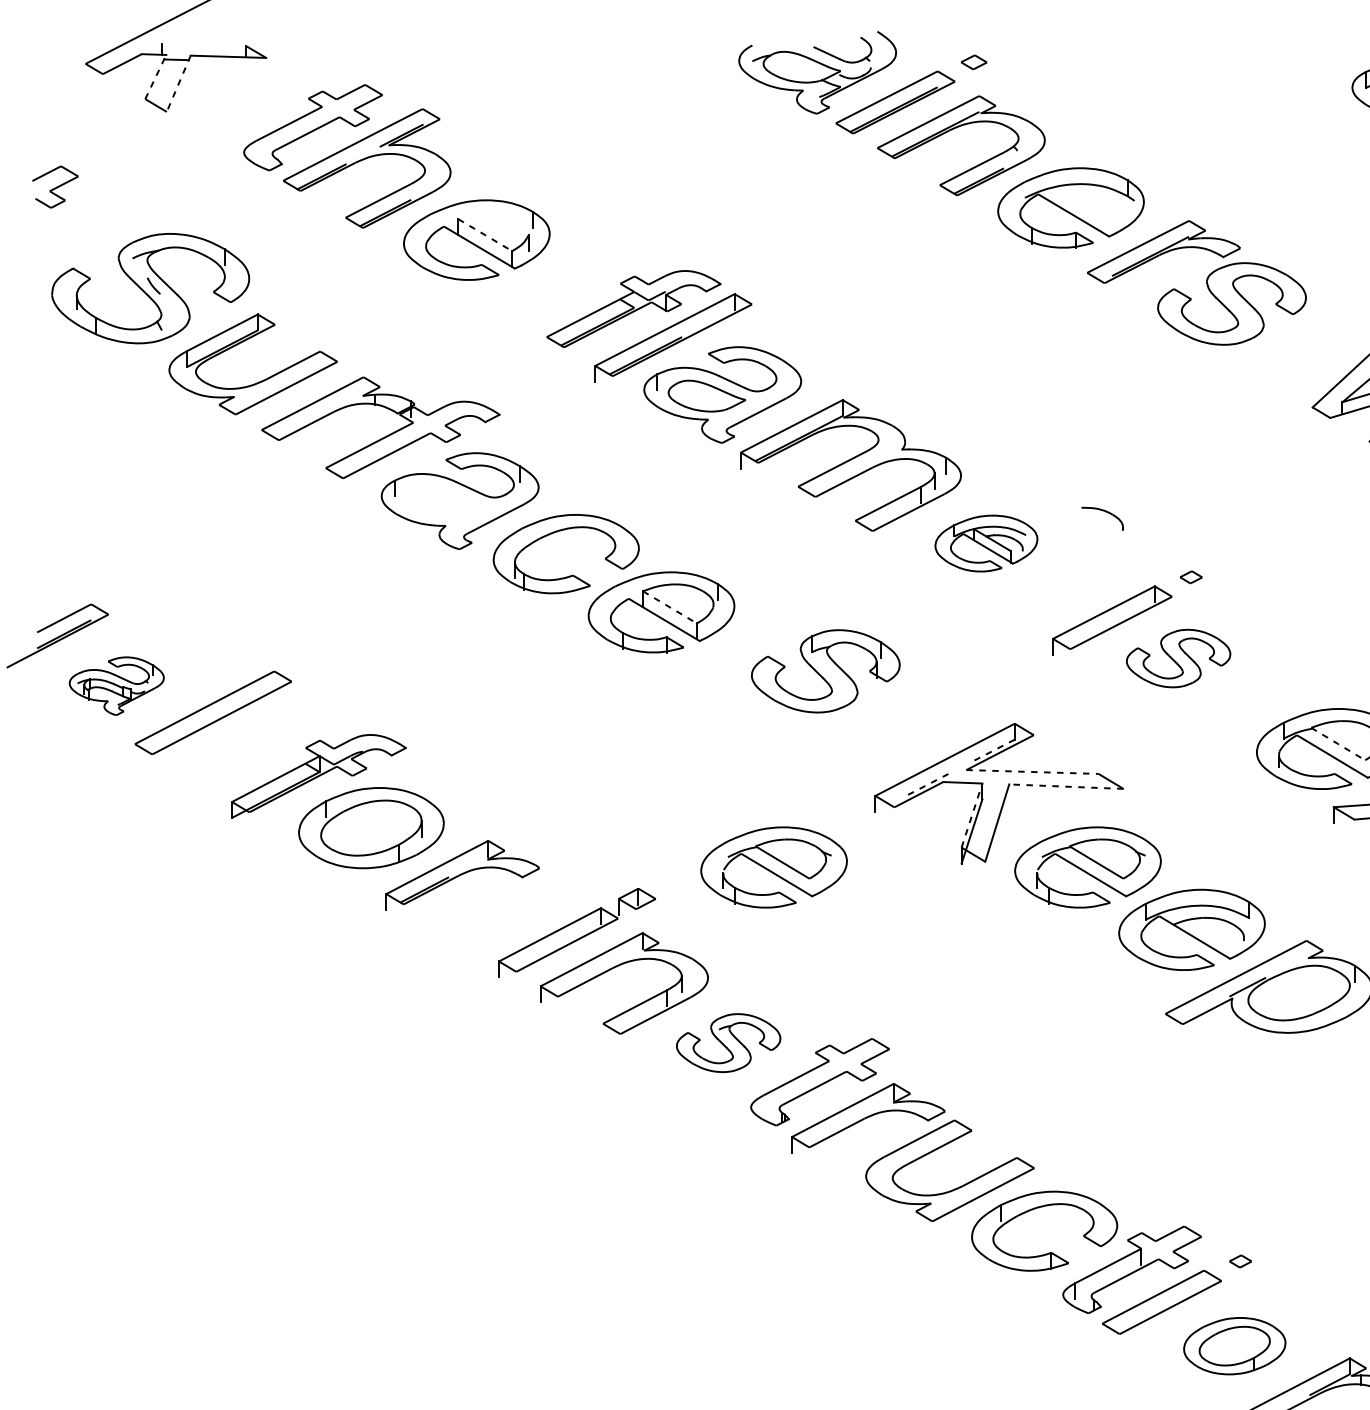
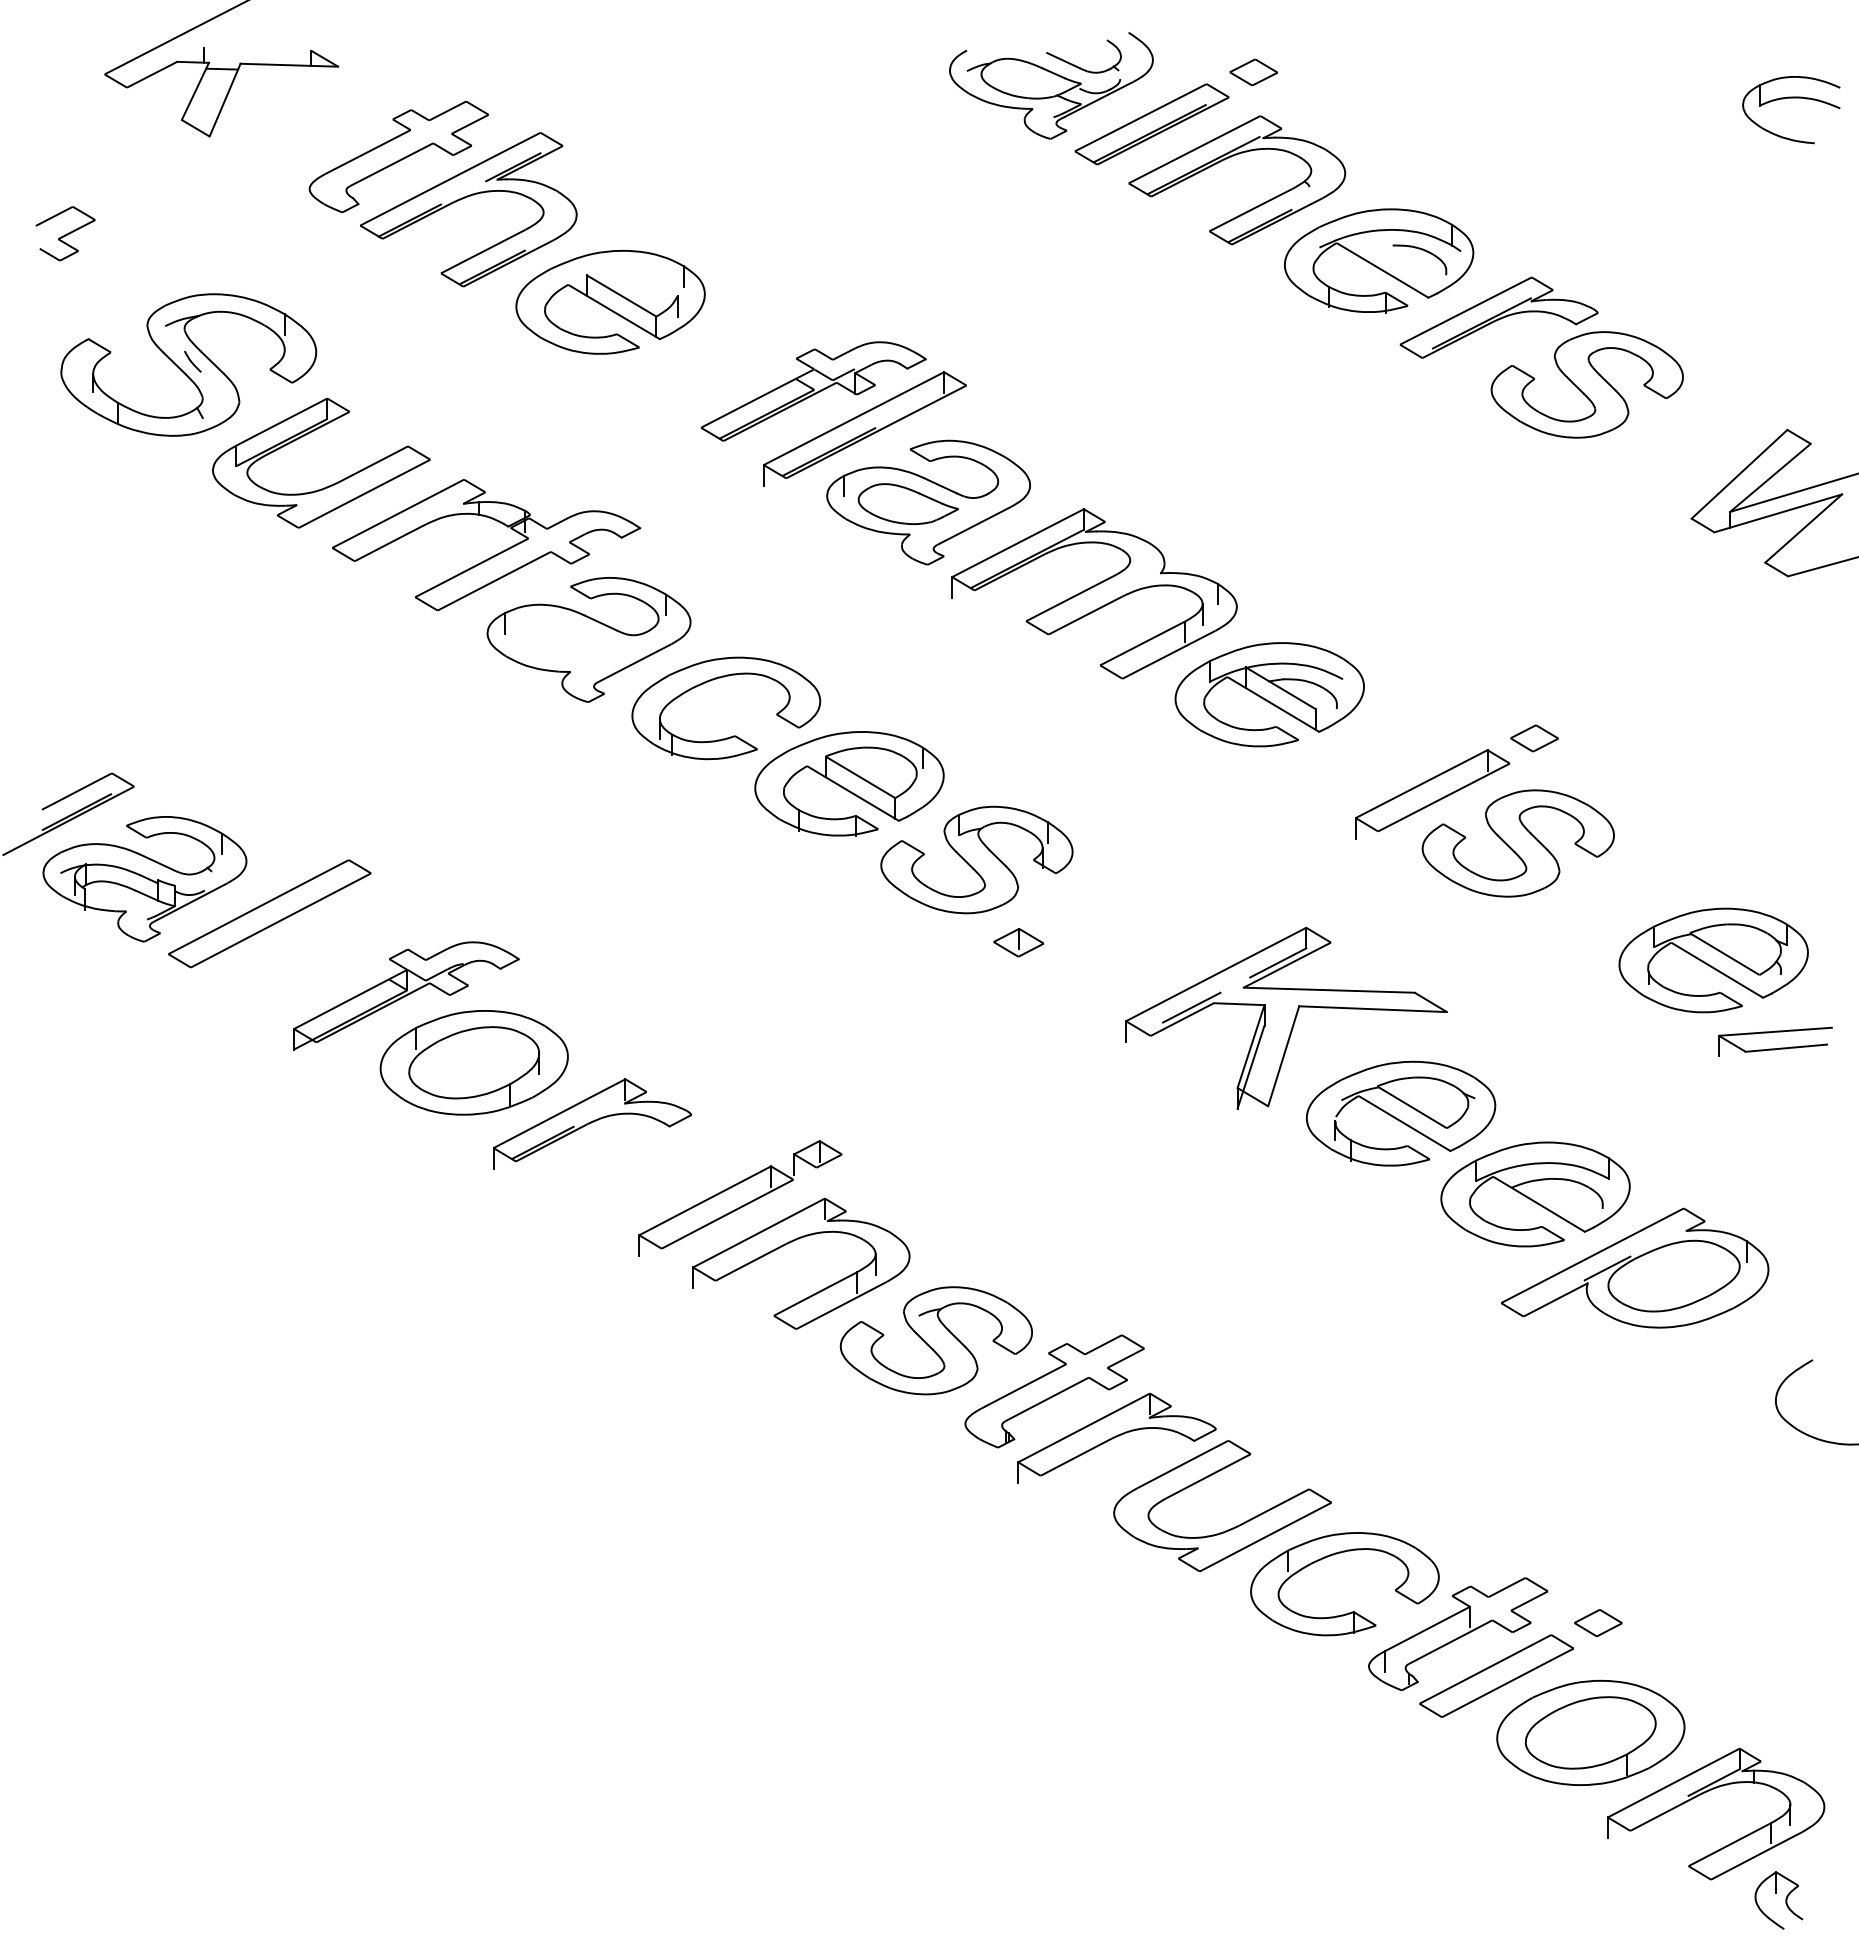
part: (973, 62) -> (1253, 72), size x1.43
line: (155, 77) -> (195, 91), dashed -> solid
line: (179, 84) -> (225, 100), dashed -> solid
line: (485, 234) -> (621, 295), dashed -> solid
part: (1106, 512) -> (1424, 251), moved
part: (986, 543) -> (1269, 694), size x1.43
part: (1191, 577) -> (1534, 738), size x1.67
line: (670, 607) -> (860, 777), dashed -> solid
part: (1178, 658) -> (1517, 843), size x1.43
part: (825, 670) -> (976, 859), moved
part: (116, 686) -> (144, 879), size x1.67
part: (792, 735) -> (1018, 942), added
line: (1338, 744) -> (1724, 954), dashed -> solid
line: (993, 750) -> (1278, 962), dashed -> solid
line: (1032, 772) -> (1329, 990), dashed -> solid
line: (925, 785) -> (1191, 1007), dashed -> solid
line: (1066, 786) -> (1373, 1009), dashed -> solid
line: (972, 815) -> (1251, 1046), dashed -> solid
part: (774, 867) -> (995, 1113), removed
part: (728, 1042) -> (935, 1340), size x1.43
part: (1240, 1261) -> (1598, 1623), size x1.67
part: (1234, 1345) -> (1590, 1732), size x1.43

